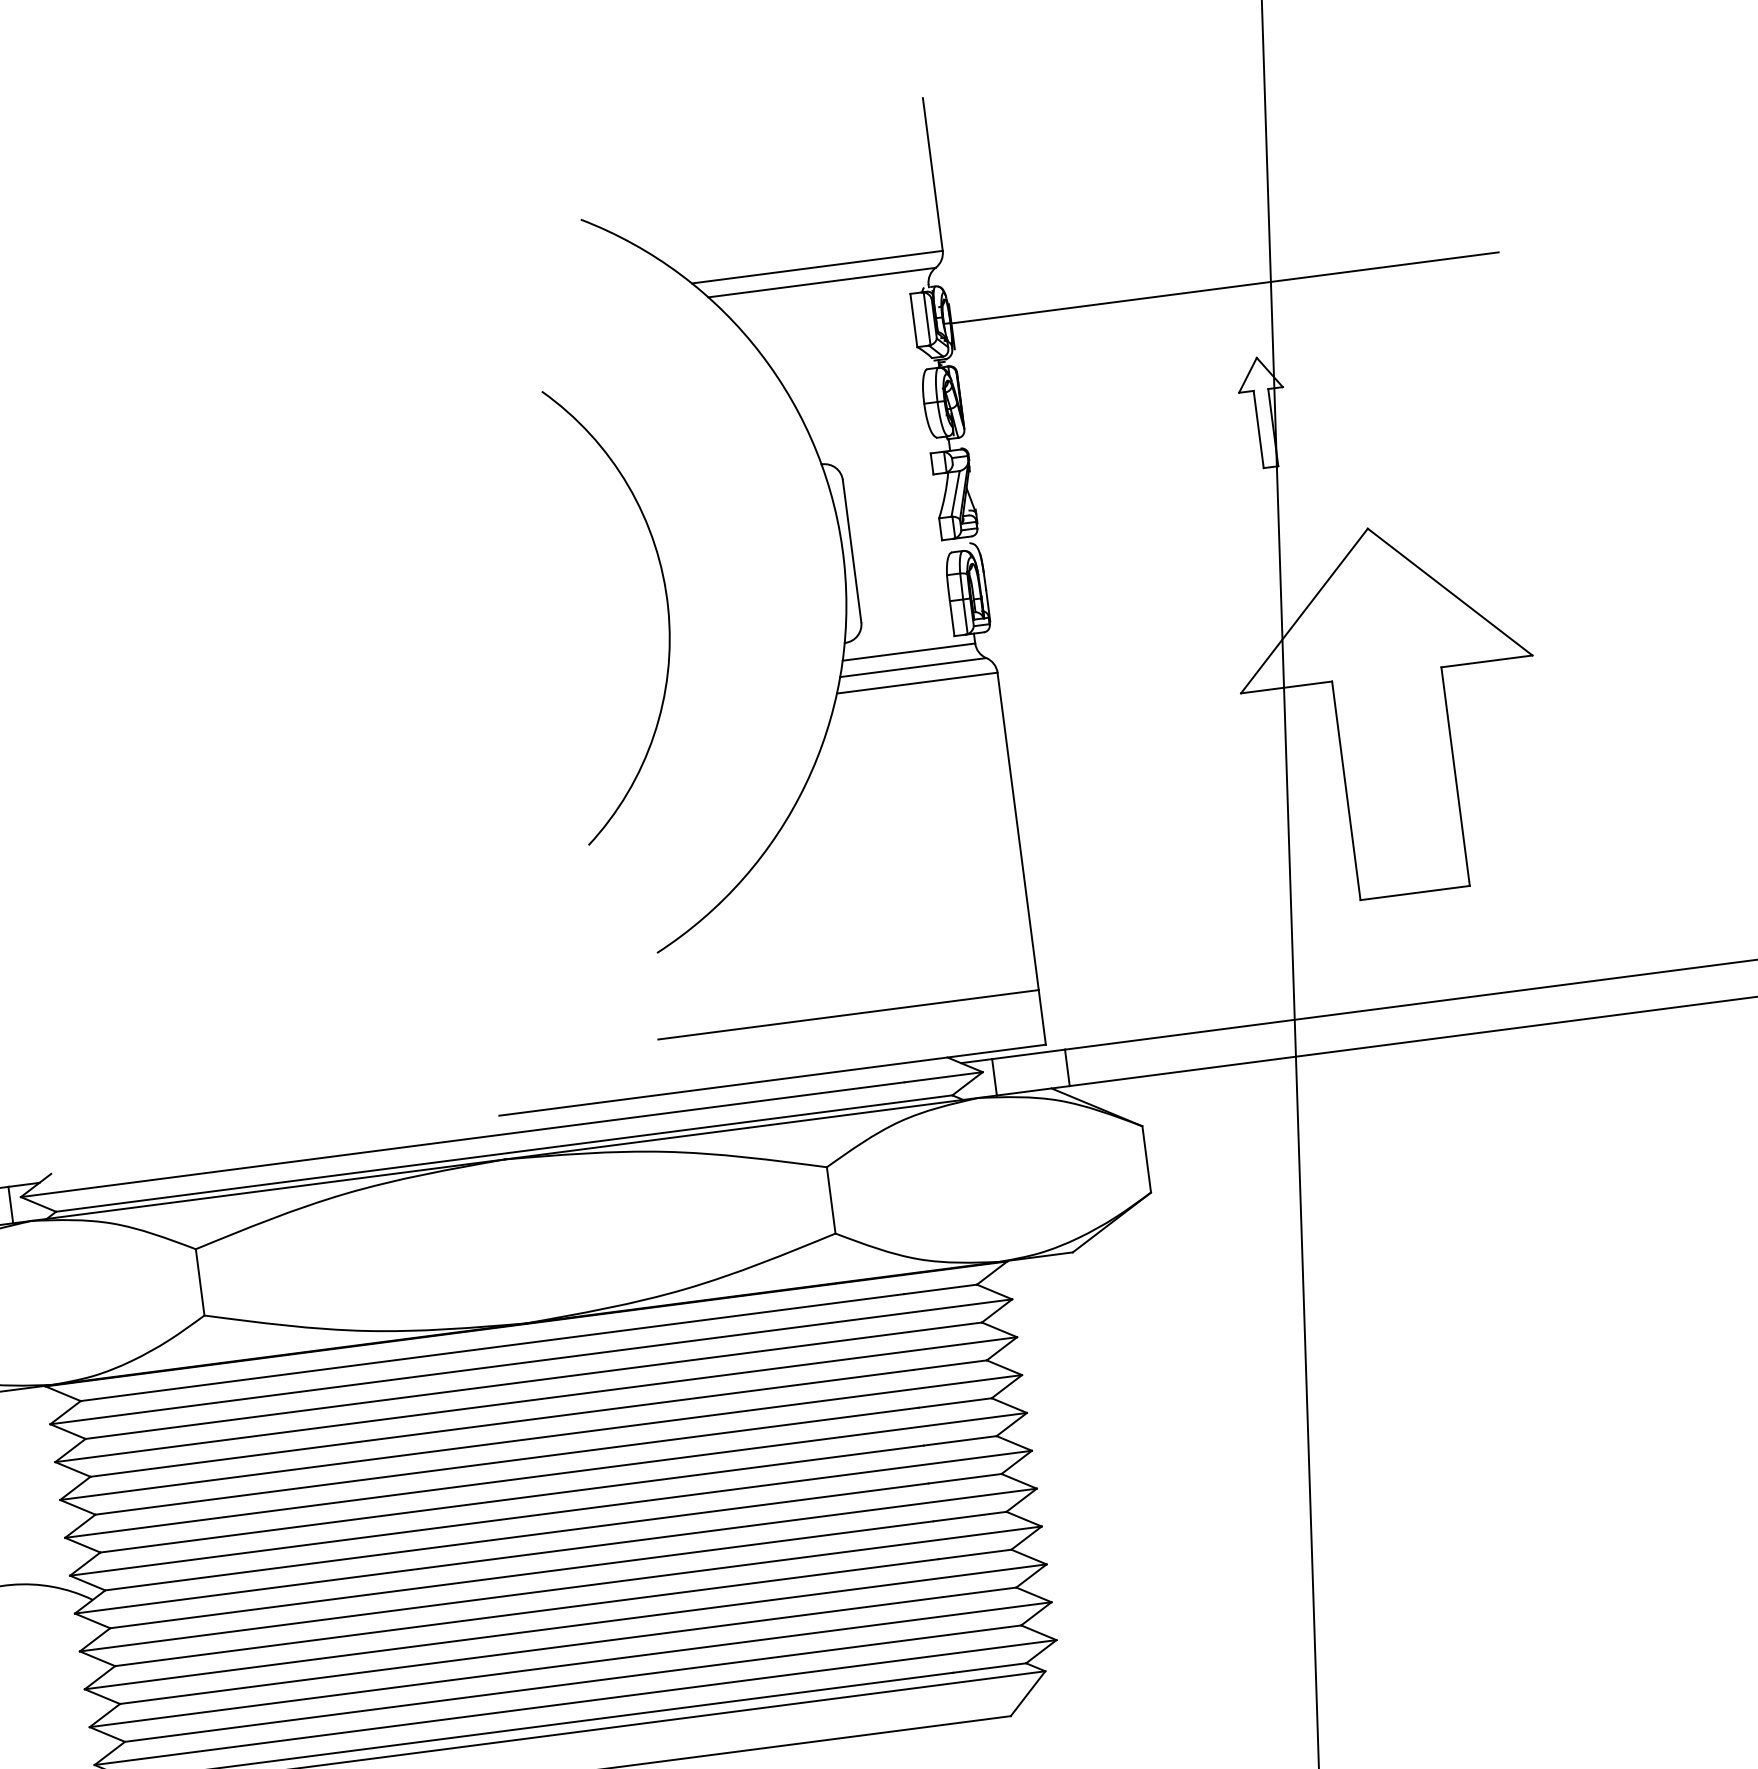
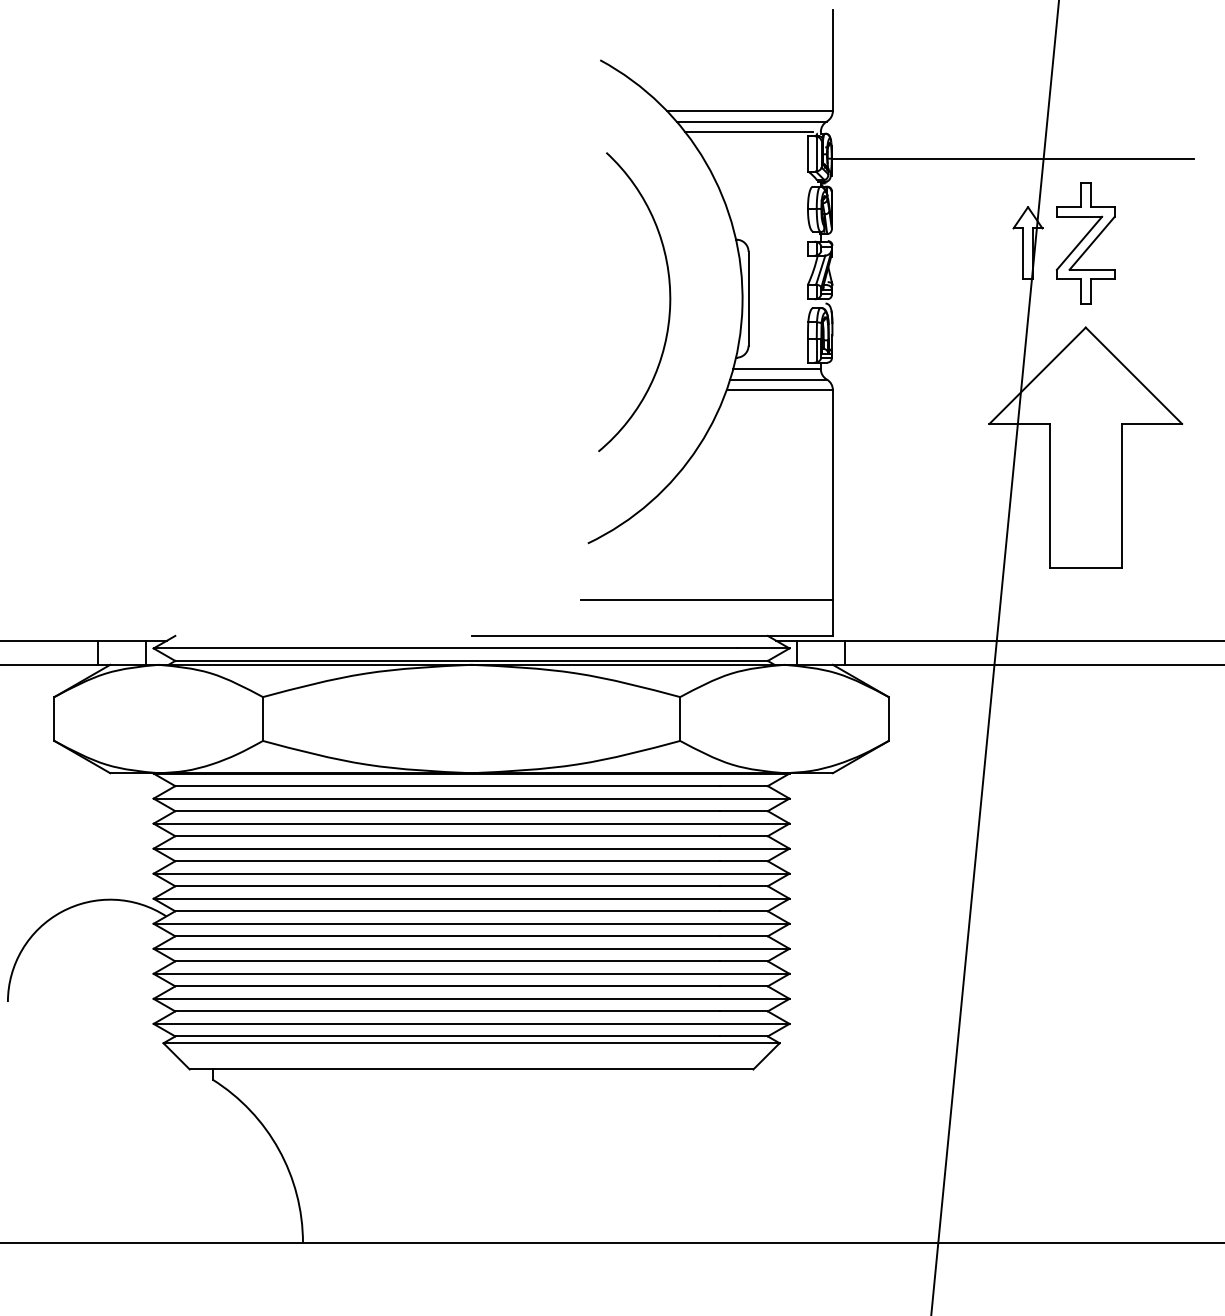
line: (819, 298) -> (748, 131), added
part: (1350, 401) -> (1085, 243), added
arc: (666, 605) -> (669, 302), moved

